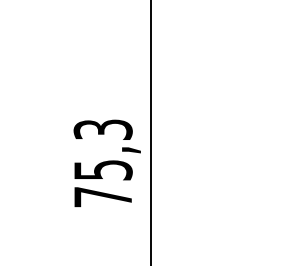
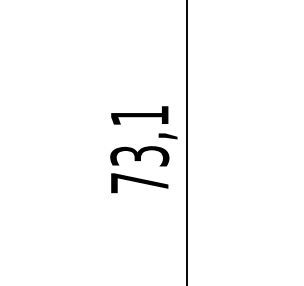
text: (102, 149) -> (139, 135), 75,3 -> 73,1

